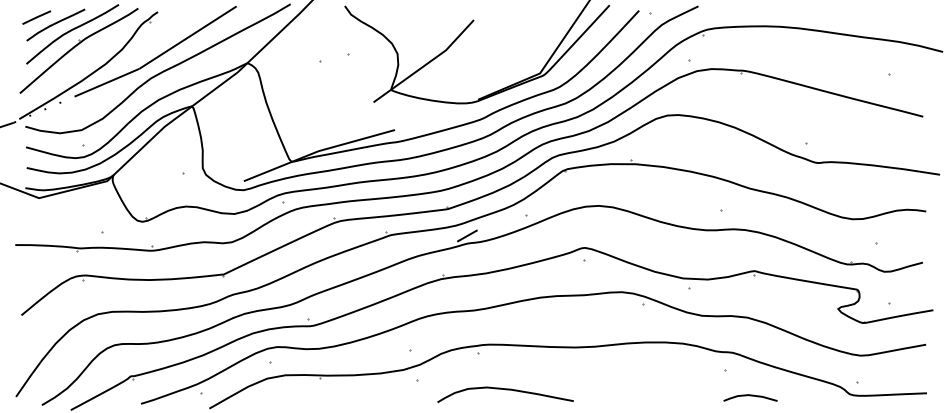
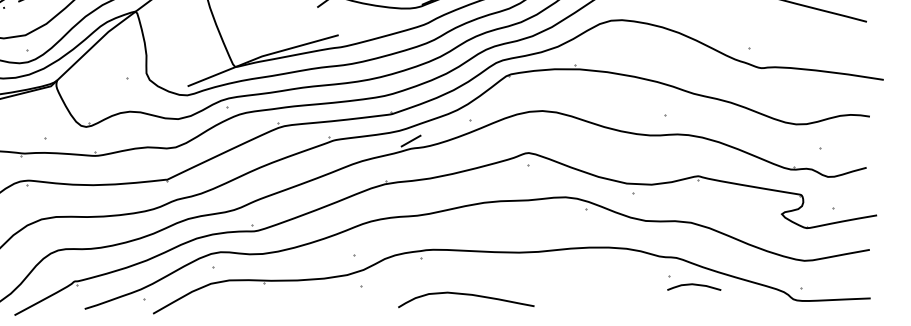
curve: (505, 390) -> (466, 295), moved
curve: (750, 396) -> (694, 285), moved

